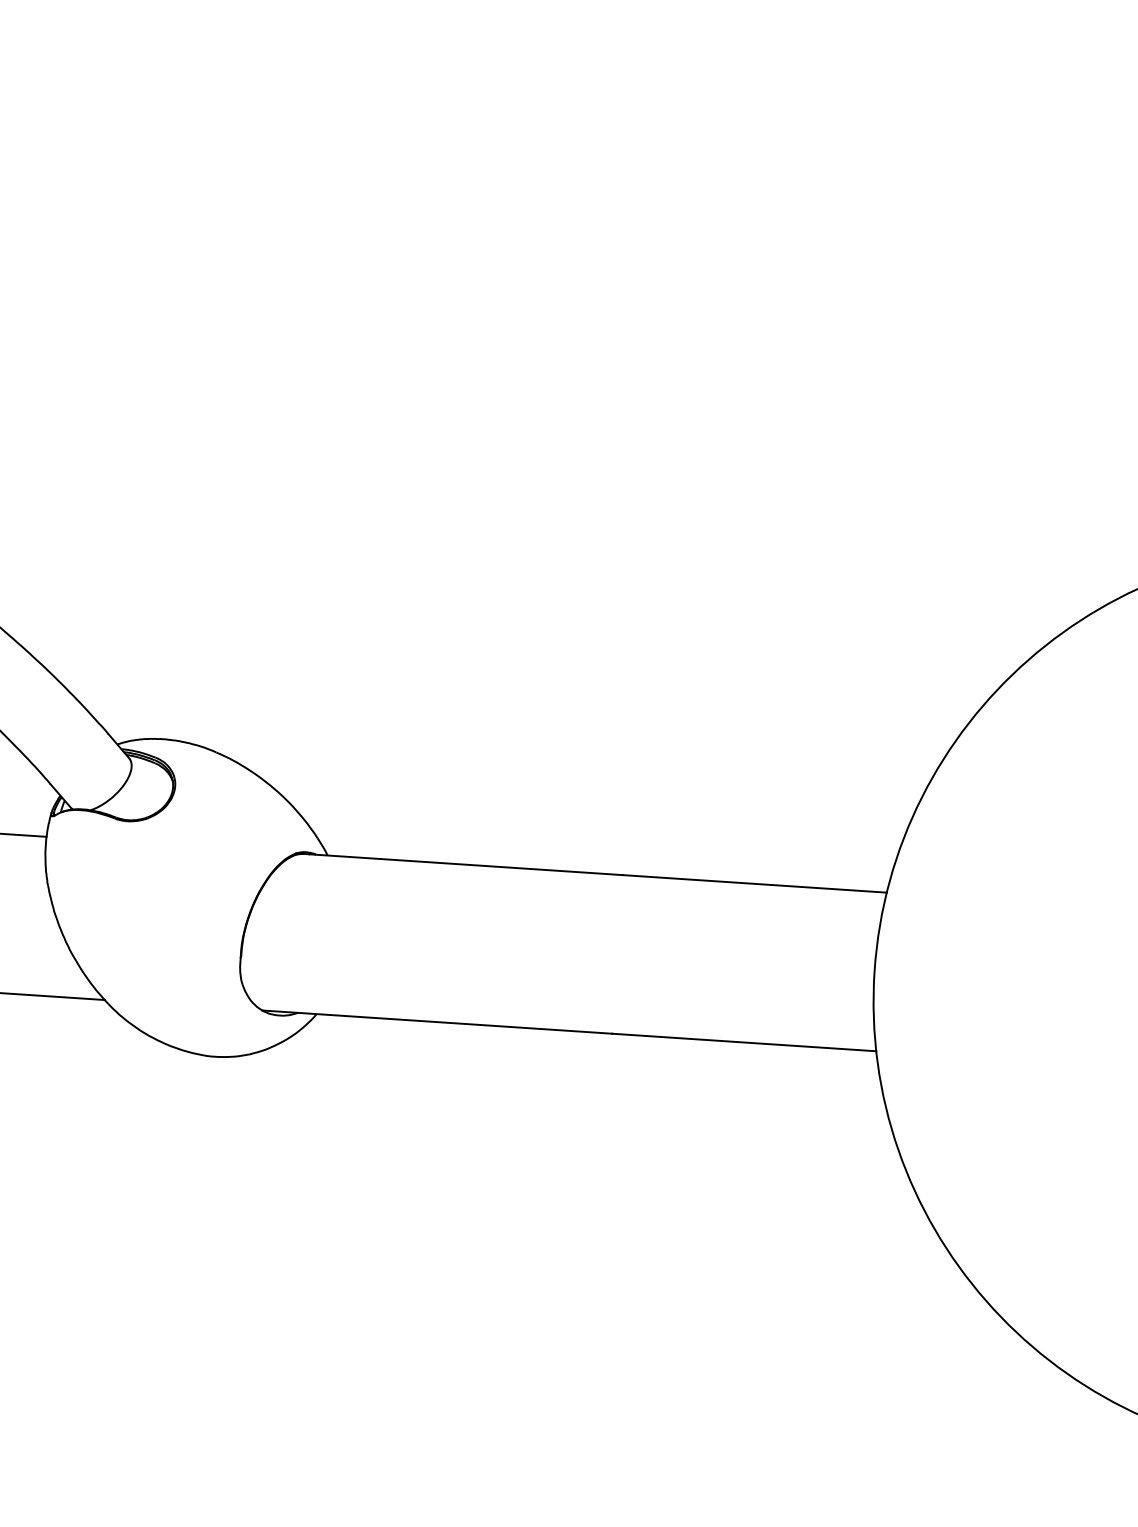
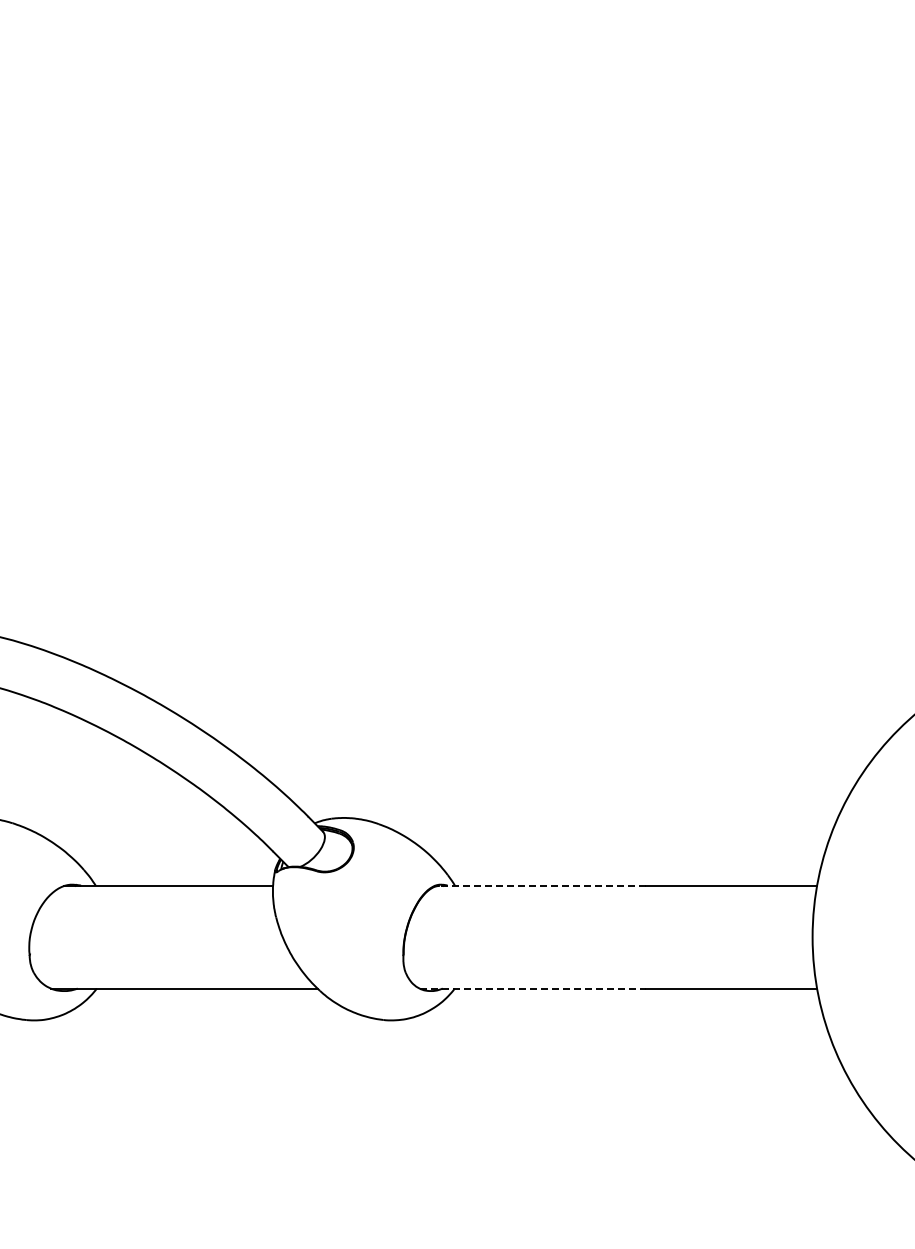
line: (462, 863) -> (542, 885), solid -> dashed
line: (438, 1022) -> (533, 988), solid -> dashed

